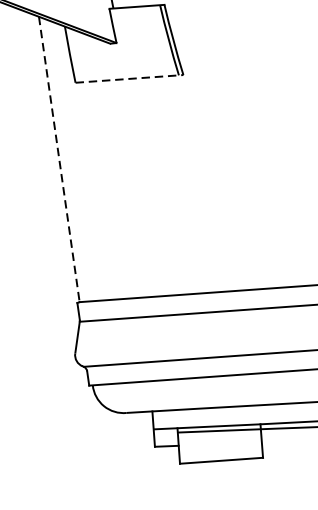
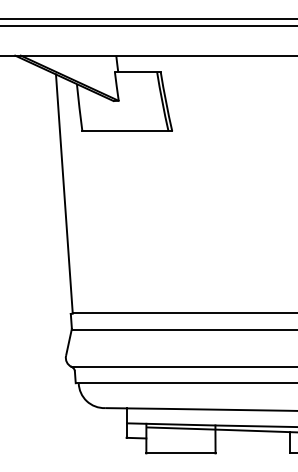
line: (129, 79) -> (127, 131), dashed -> solid
line: (59, 158) -> (64, 193), dashed -> solid

